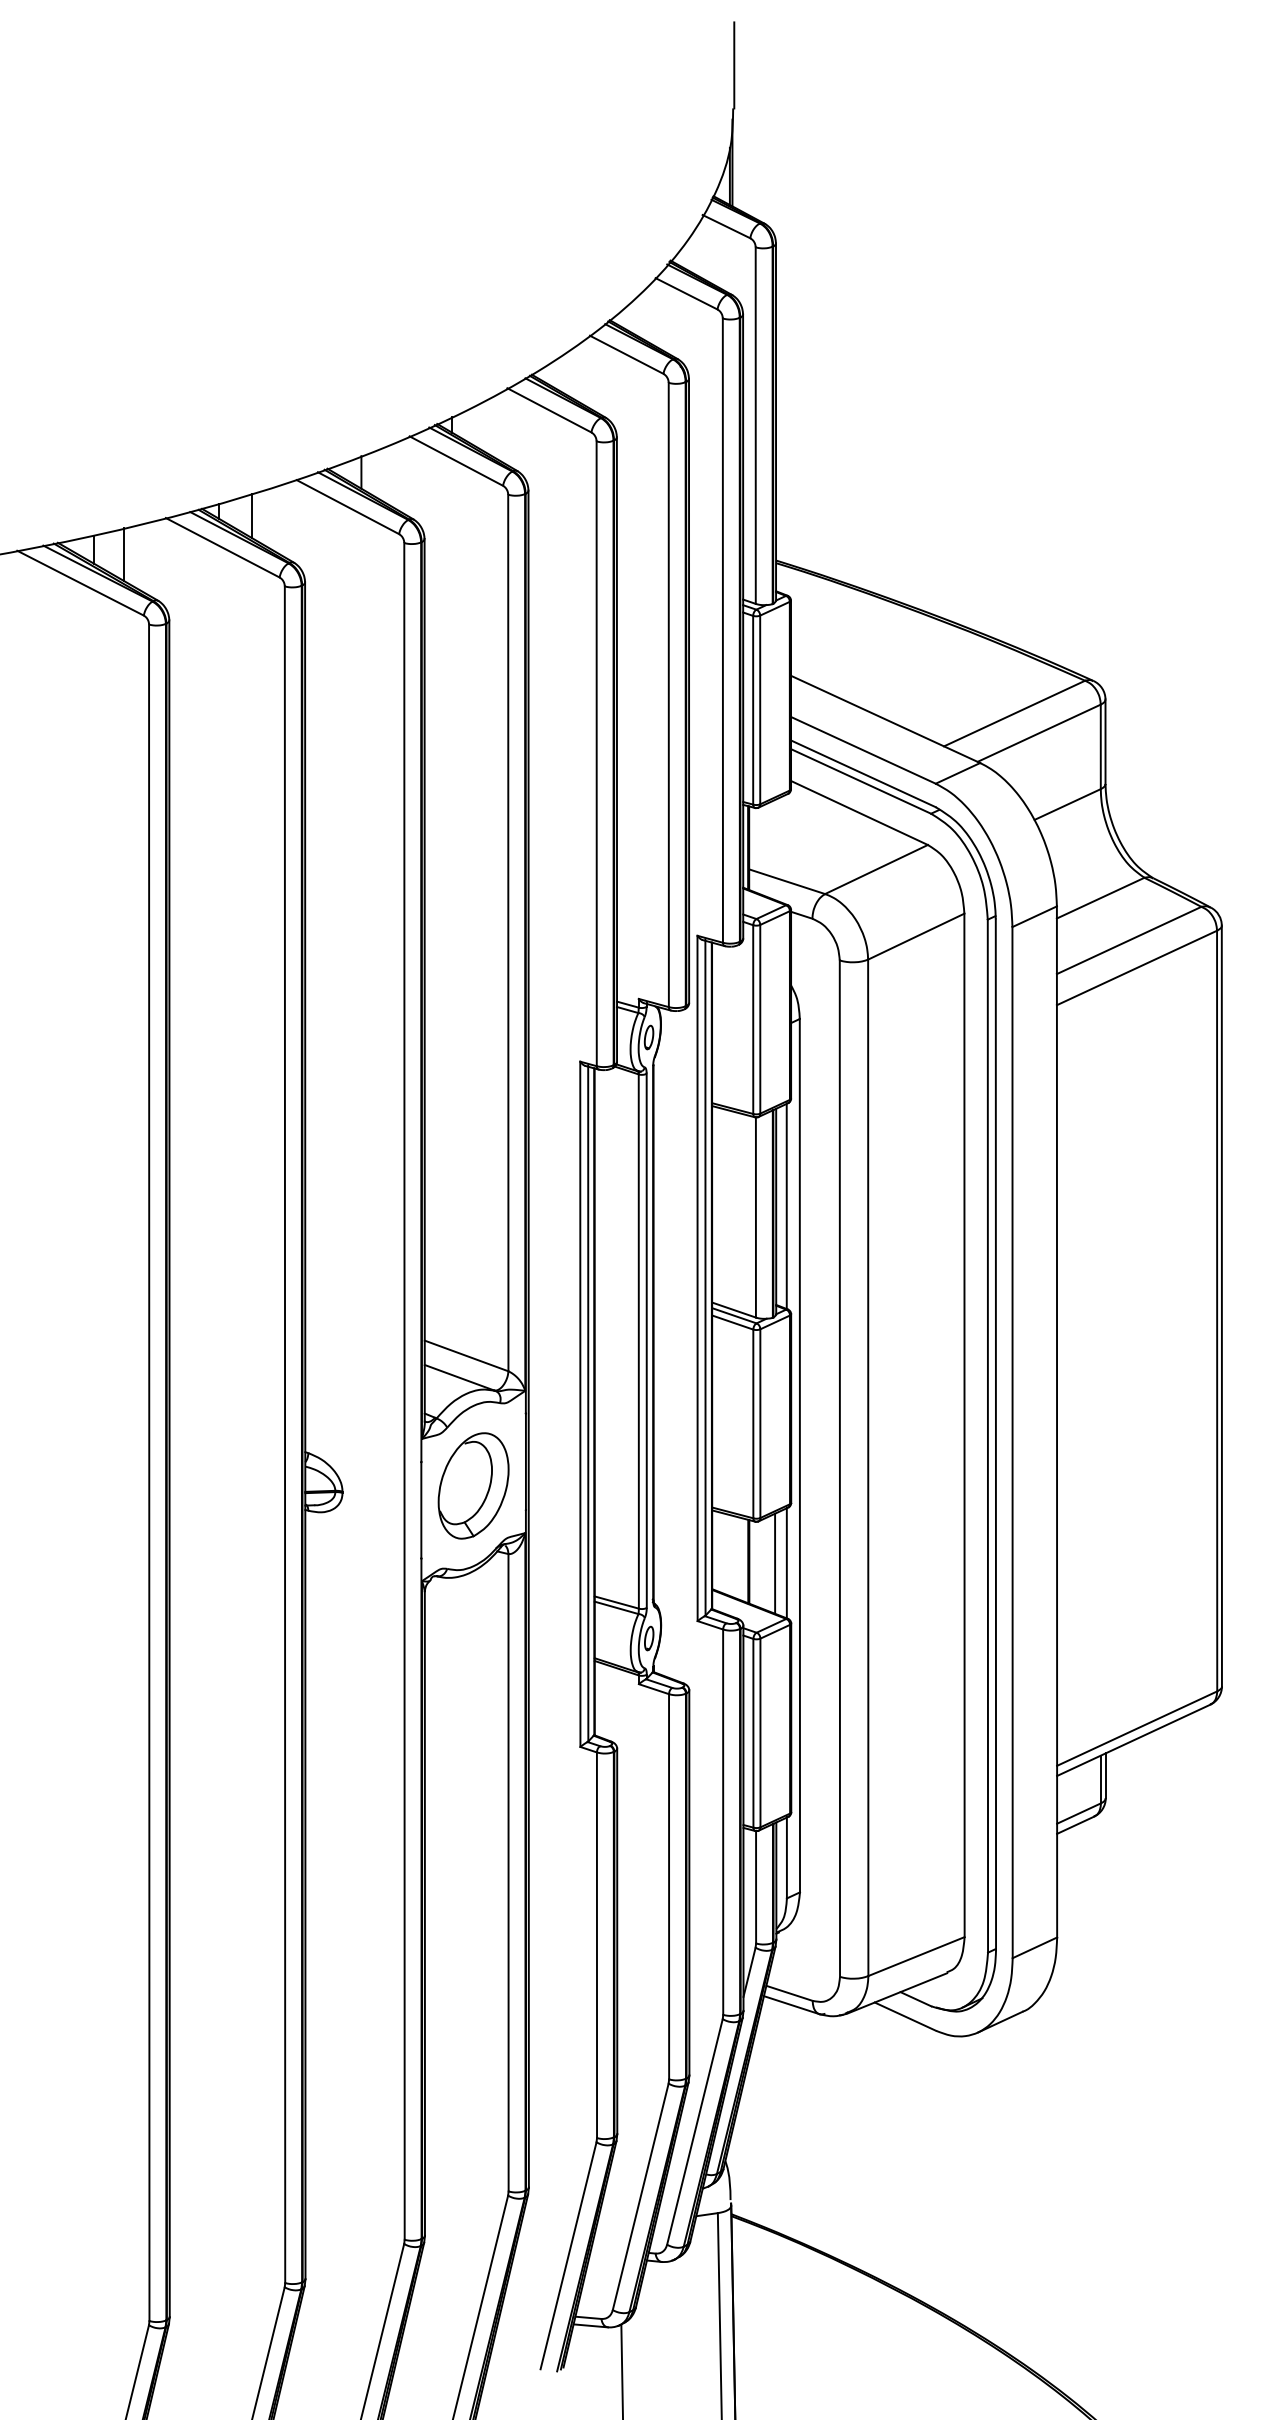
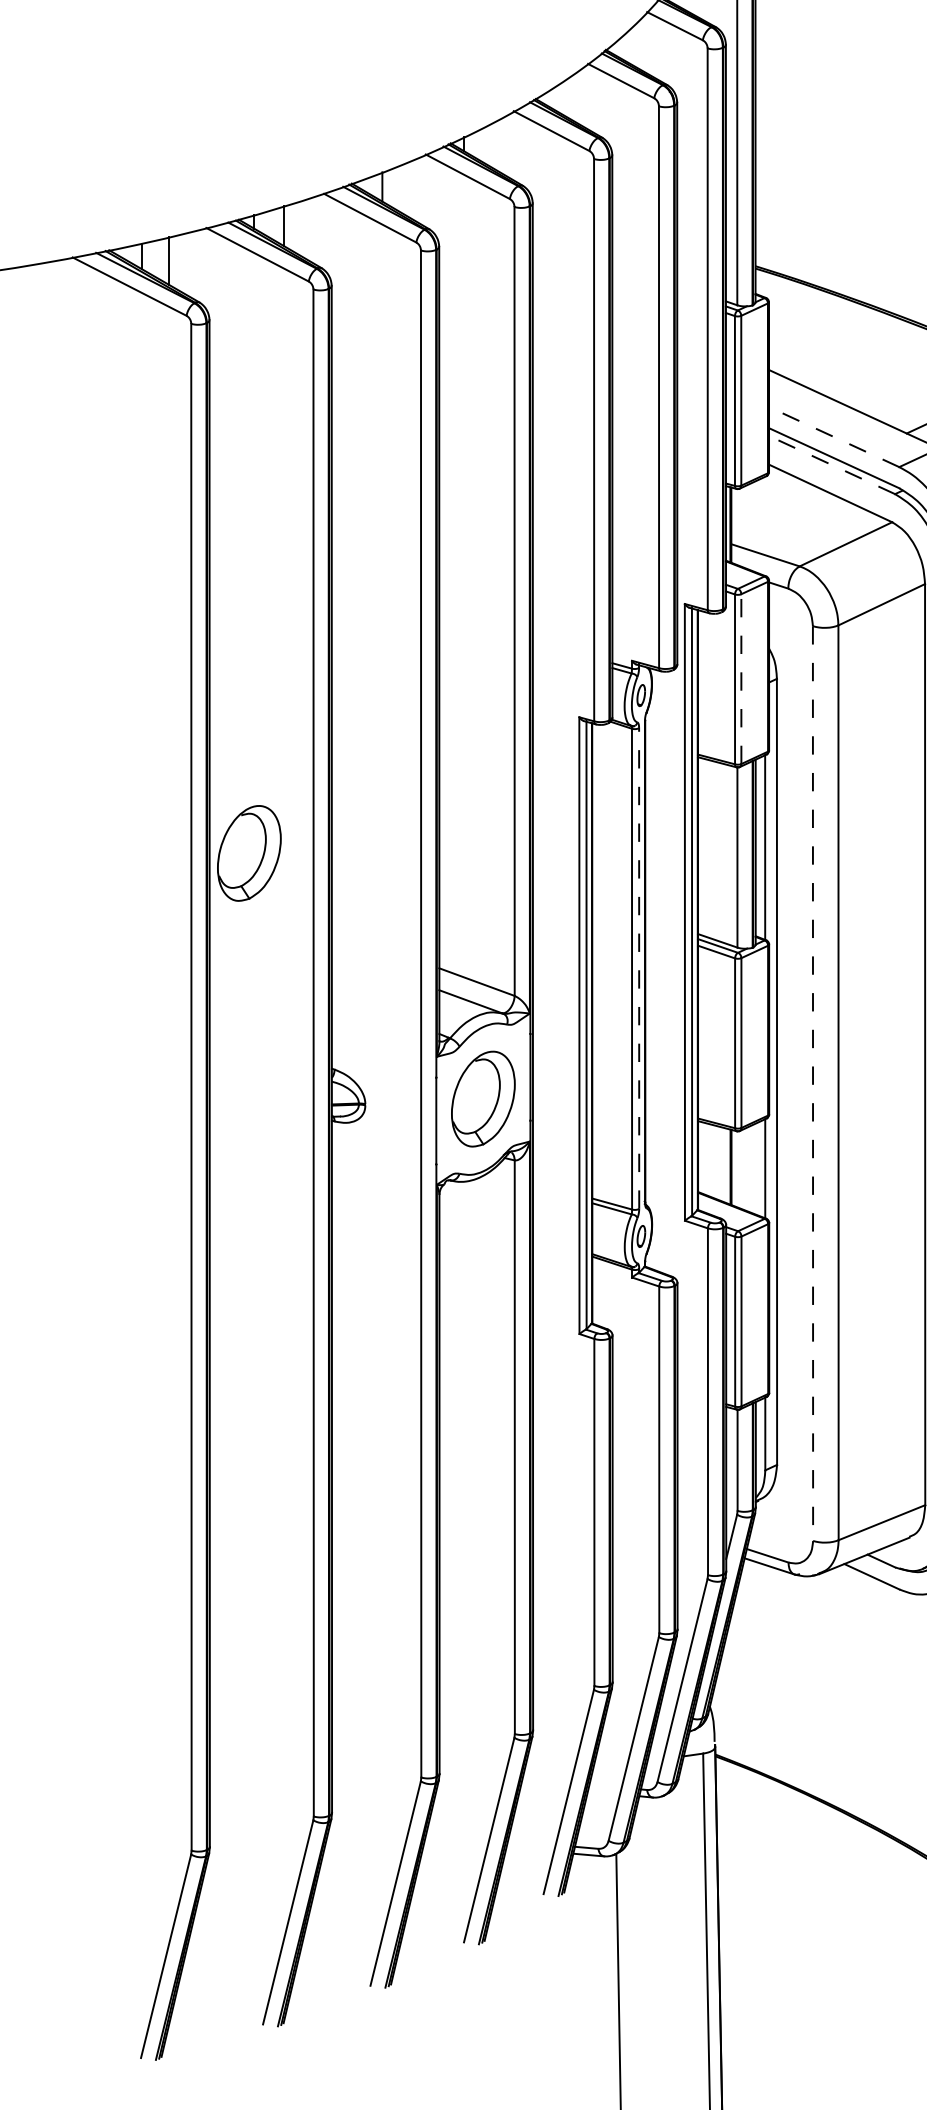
line: (863, 750) -> (834, 437), solid -> dashed
line: (860, 781) -> (831, 465), solid -> dashed
line: (760, 1018) -> (741, 678), solid -> dashed
part: (213, 1212) -> (249, 853), added
line: (646, 1340) -> (638, 968), solid -> dashed
line: (839, 1469) -> (812, 1084), solid -> dashed
line: (775, 1563) -> (755, 1168), removed

